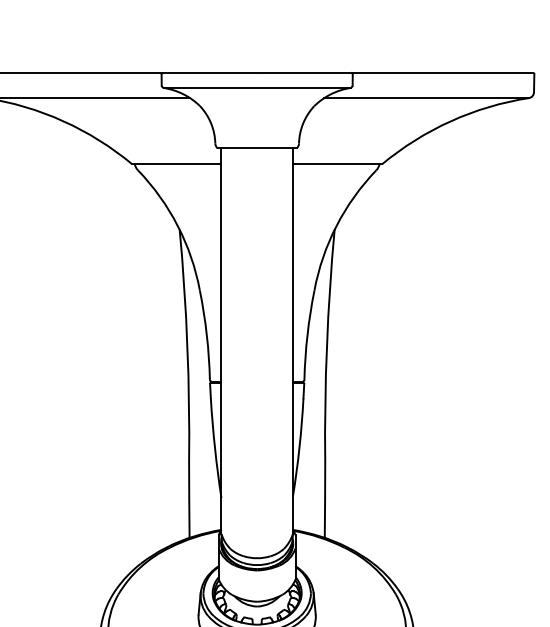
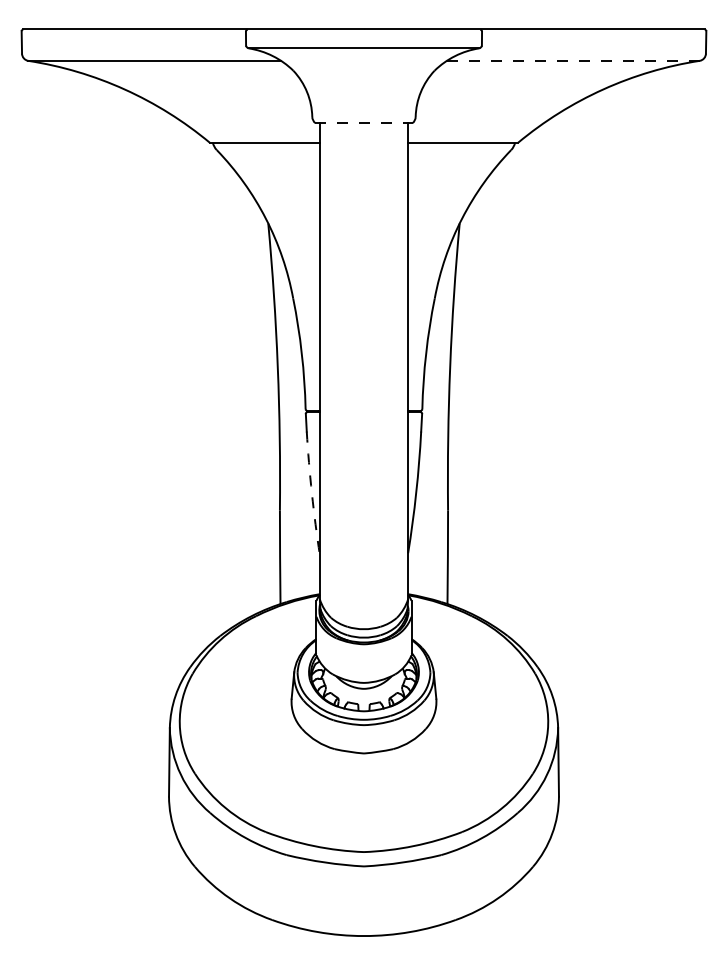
line: (425, 97) -> (572, 60), solid -> dashed
line: (256, 148) -> (363, 123), solid -> dashed
arc: (214, 448) -> (311, 493), solid -> dashed

